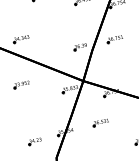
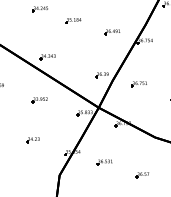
part: (114, 39) -> (138, 84), moved
part: (100, 123) -> (104, 162), moved
part: (34, 142) -> (32, 140), moved

